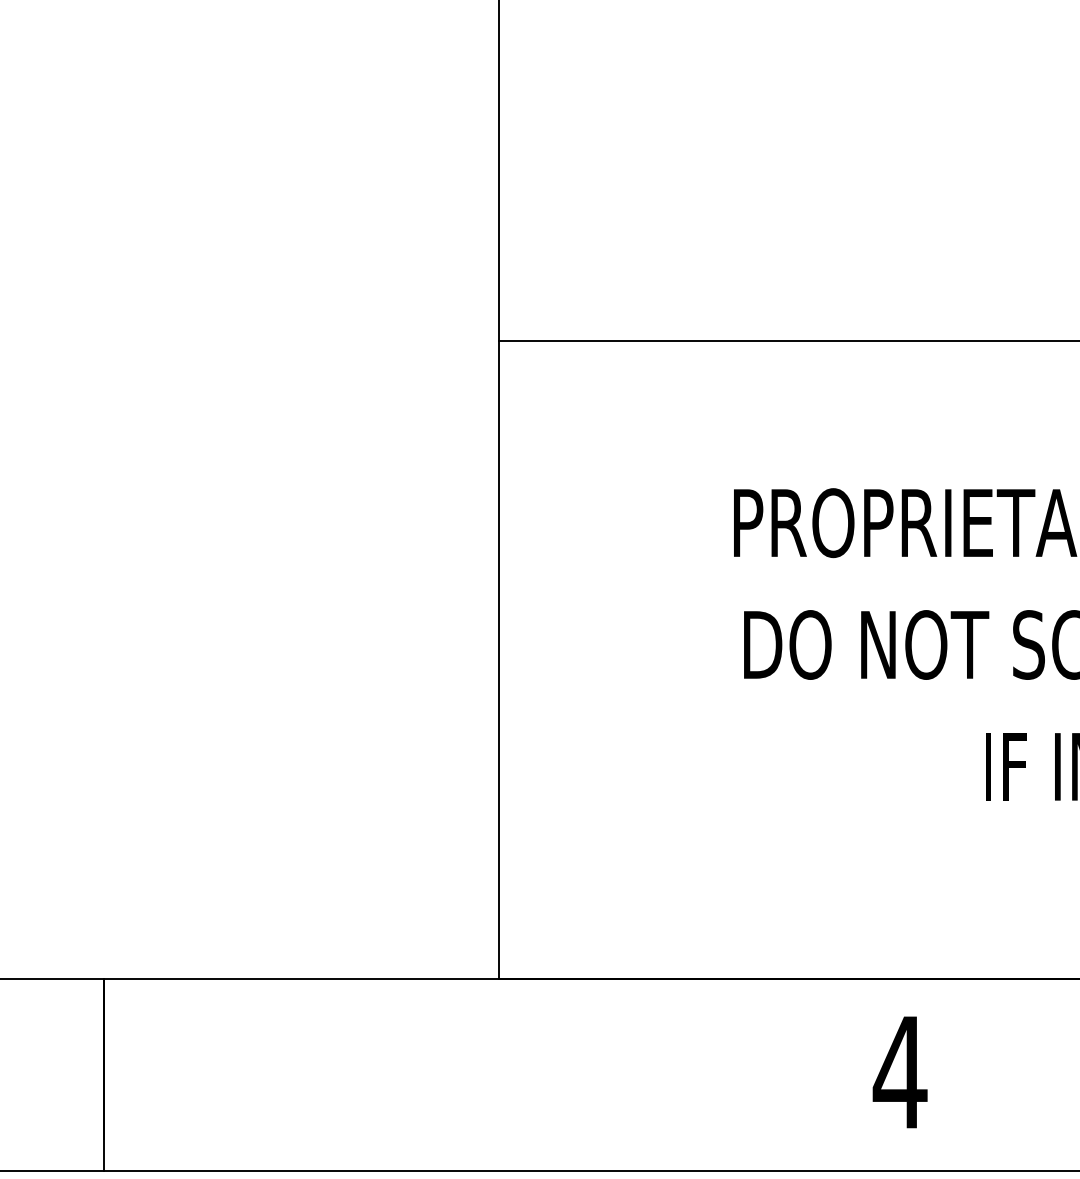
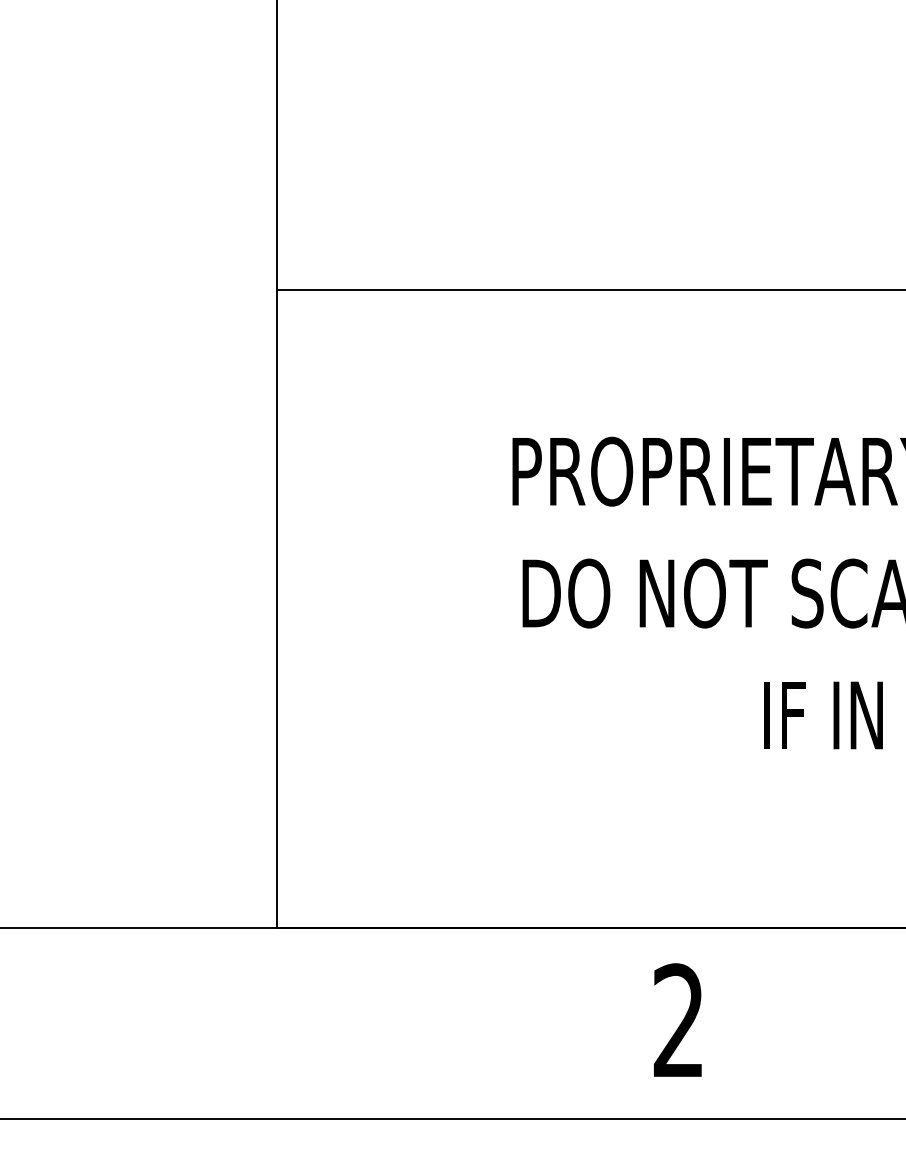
text: (899, 1071) -> (678, 1020), 4 -> 2

